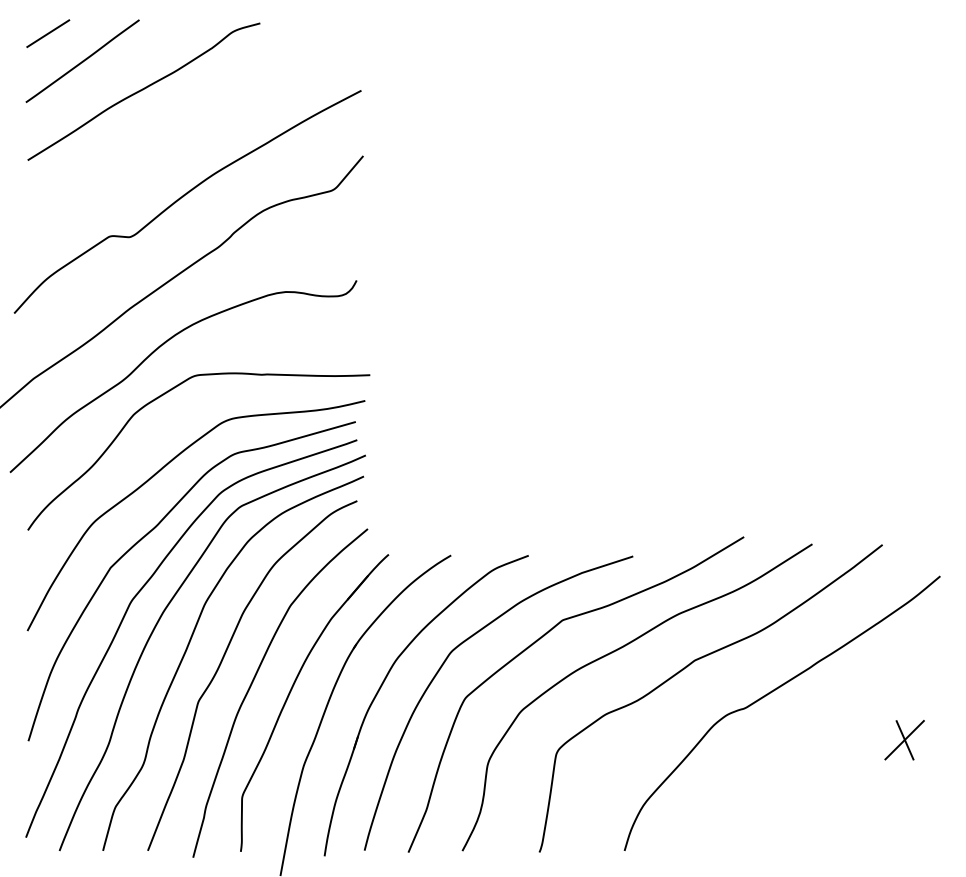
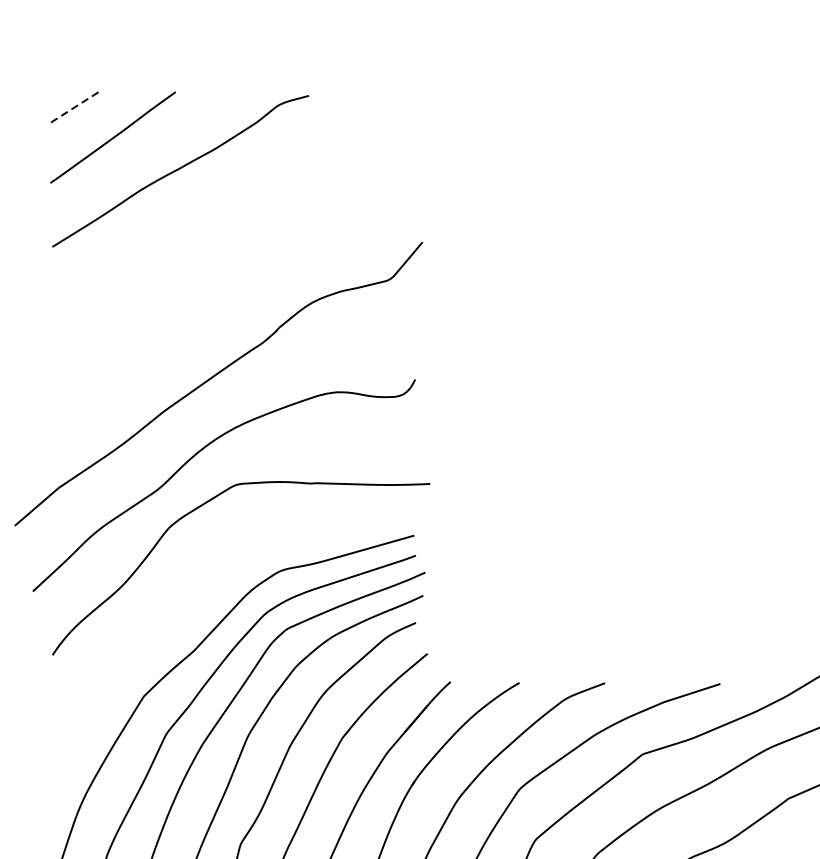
line: (48, 33) -> (75, 107), solid -> dashed
curve: (183, 197) -> (224, 287), removed
curve: (159, 472) -> (197, 591), removed

